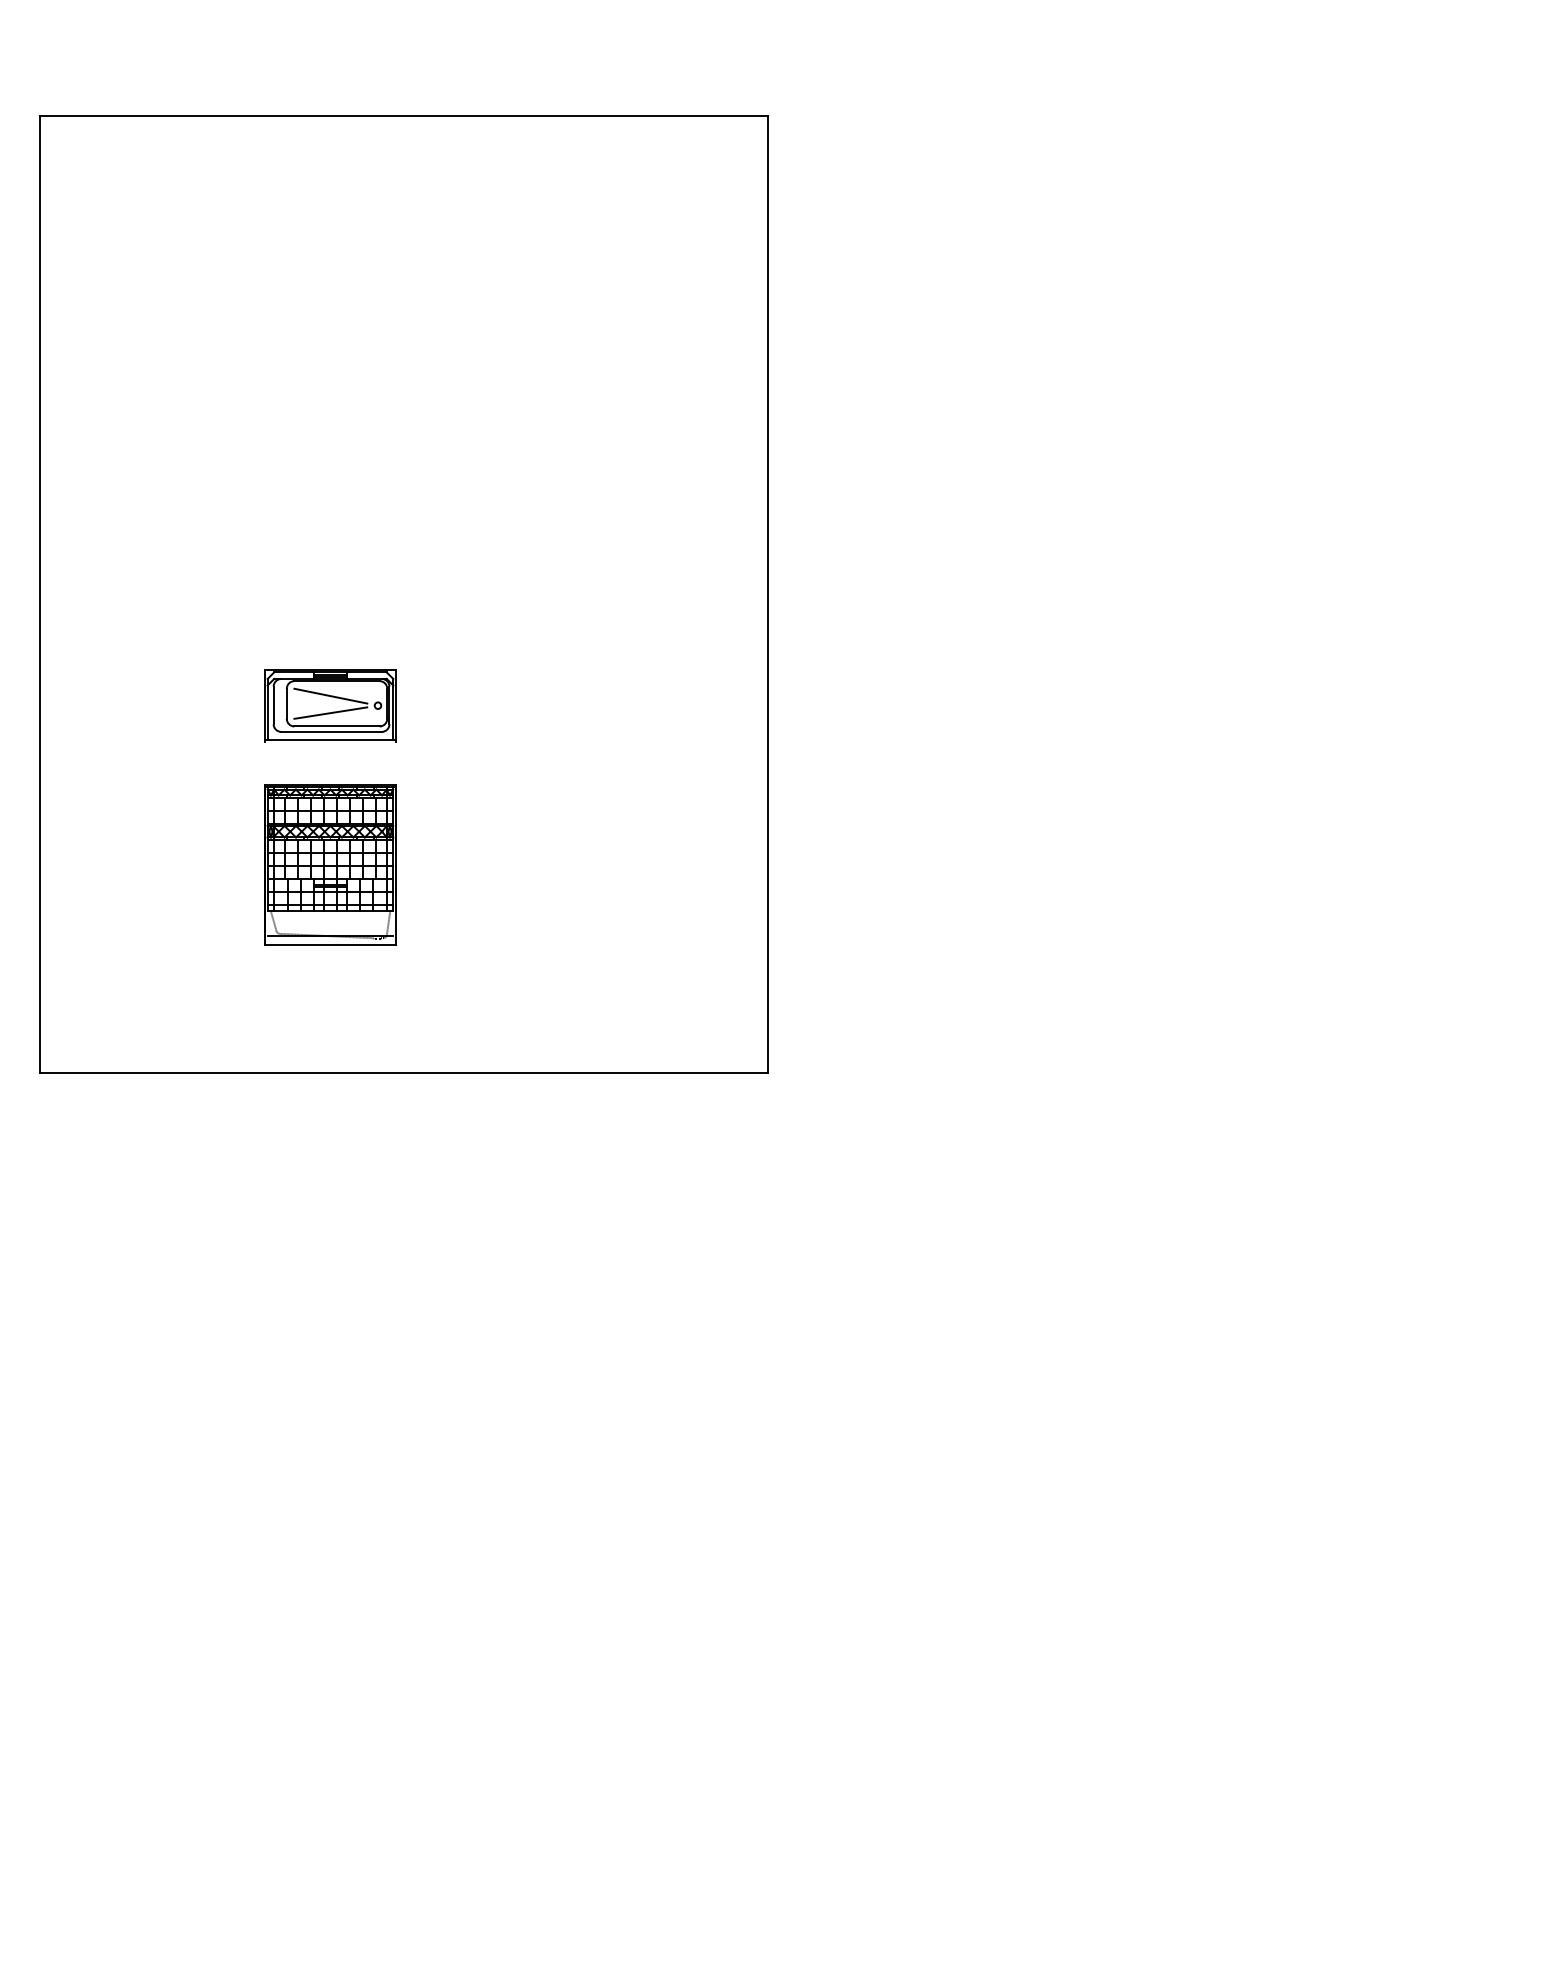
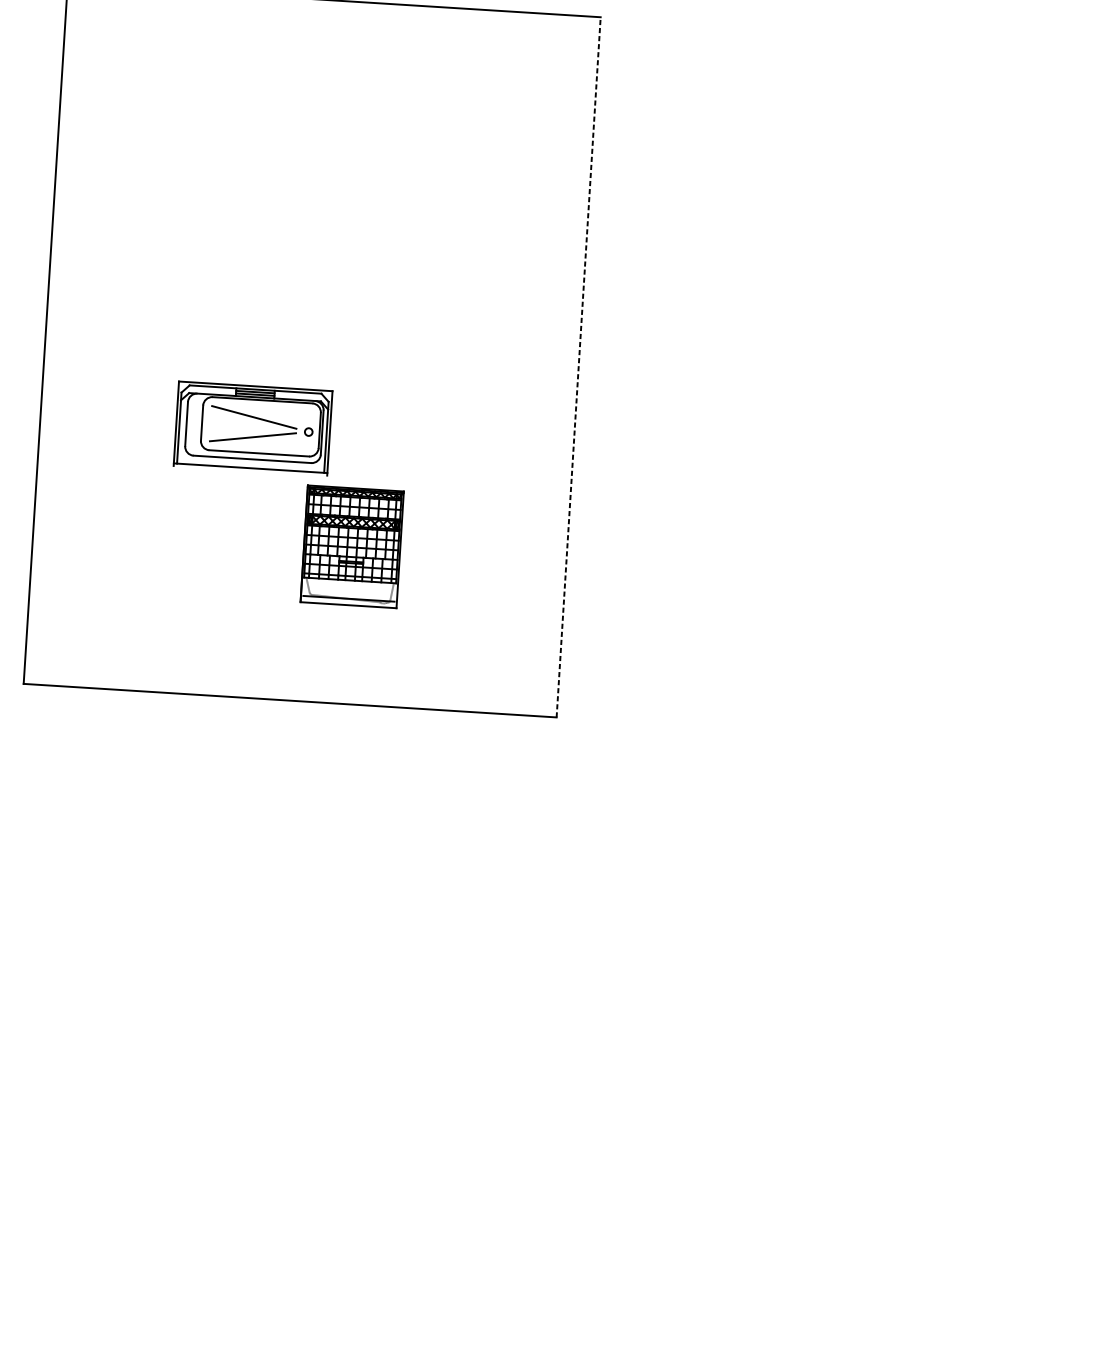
line: (768, 593) -> (578, 366), solid -> dashed
part: (330, 705) -> (253, 428), size x1.6
part: (330, 864) -> (352, 546), moved

